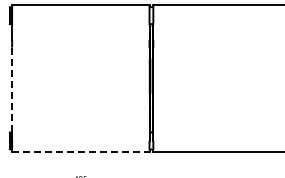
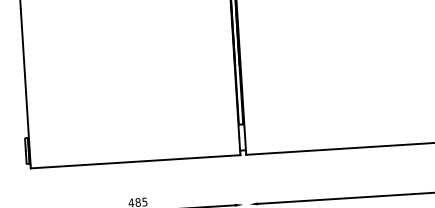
line: (12, 94) -> (25, 80), dashed -> solid
line: (80, 152) -> (135, 161), dashed -> solid

